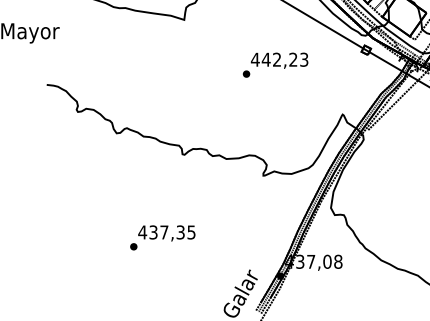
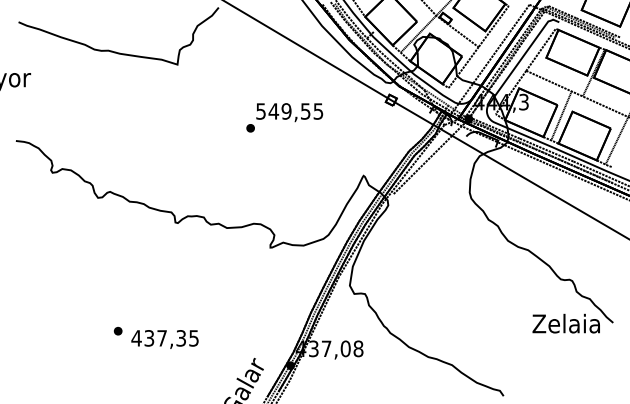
text: (279, 59) -> (289, 111), 442,23 -> 549,55
text: (166, 233) -> (164, 339), moved

